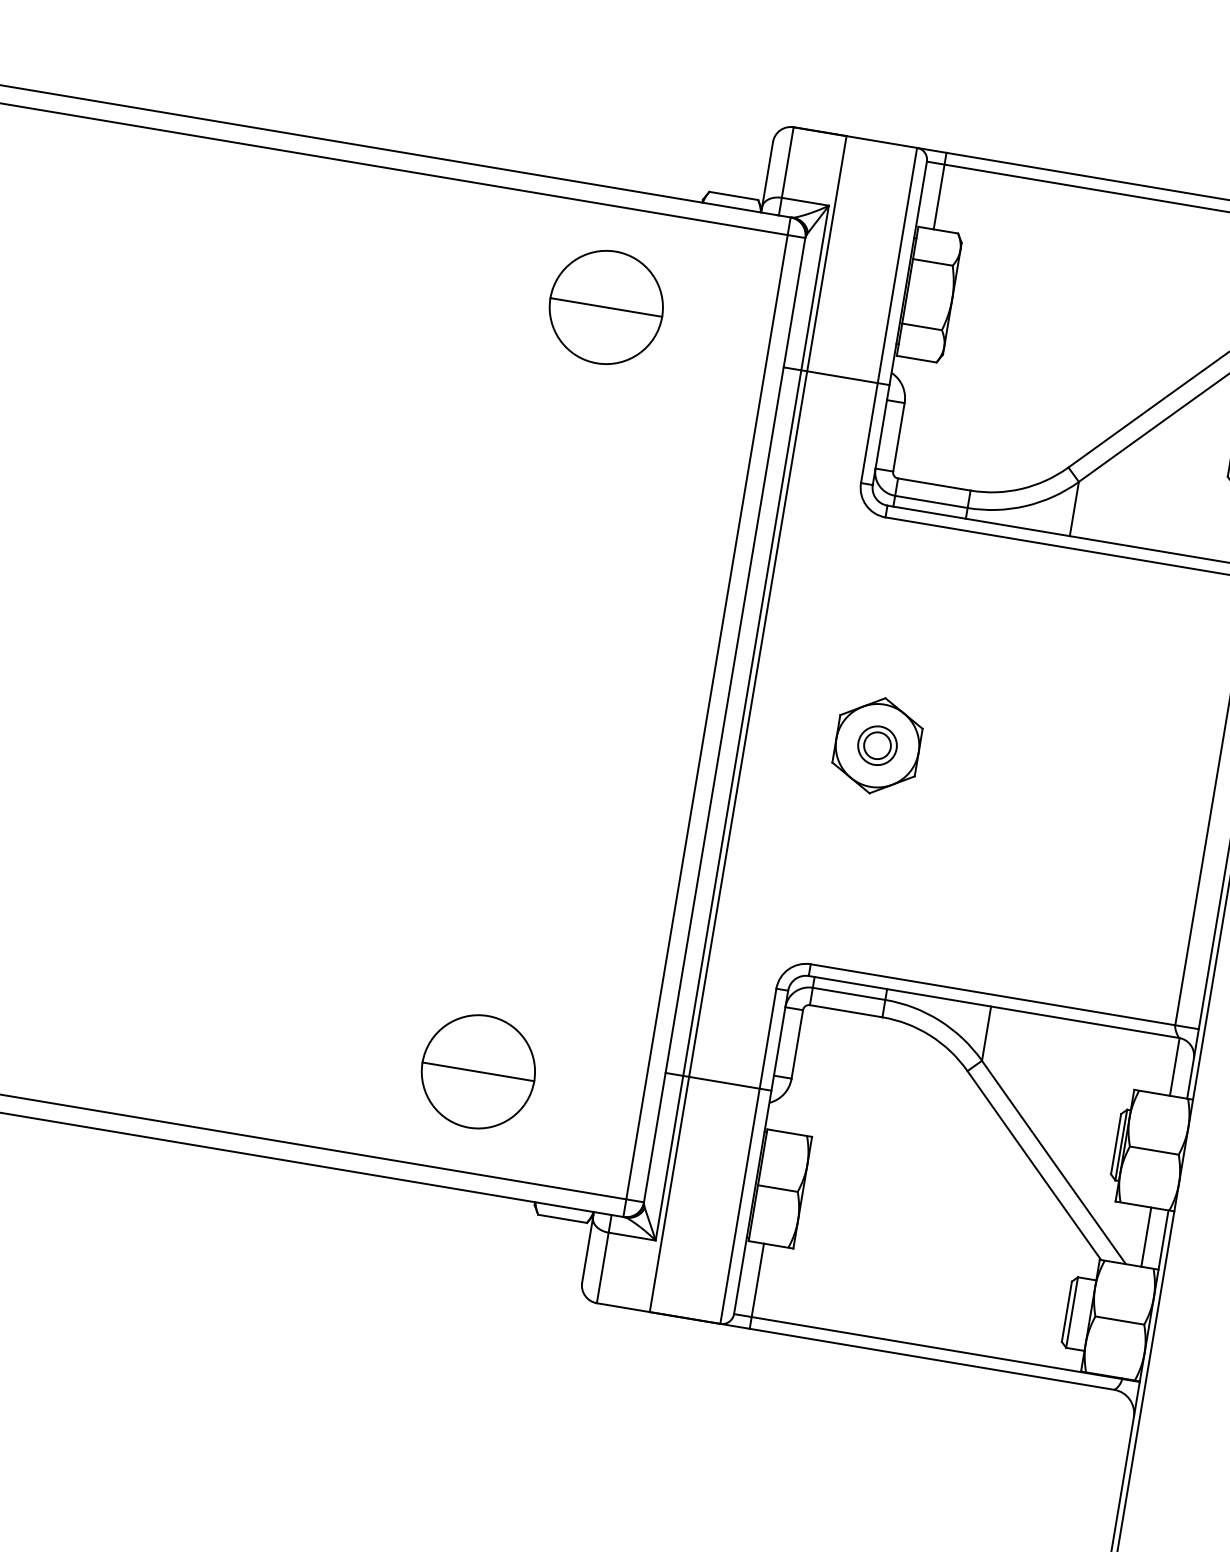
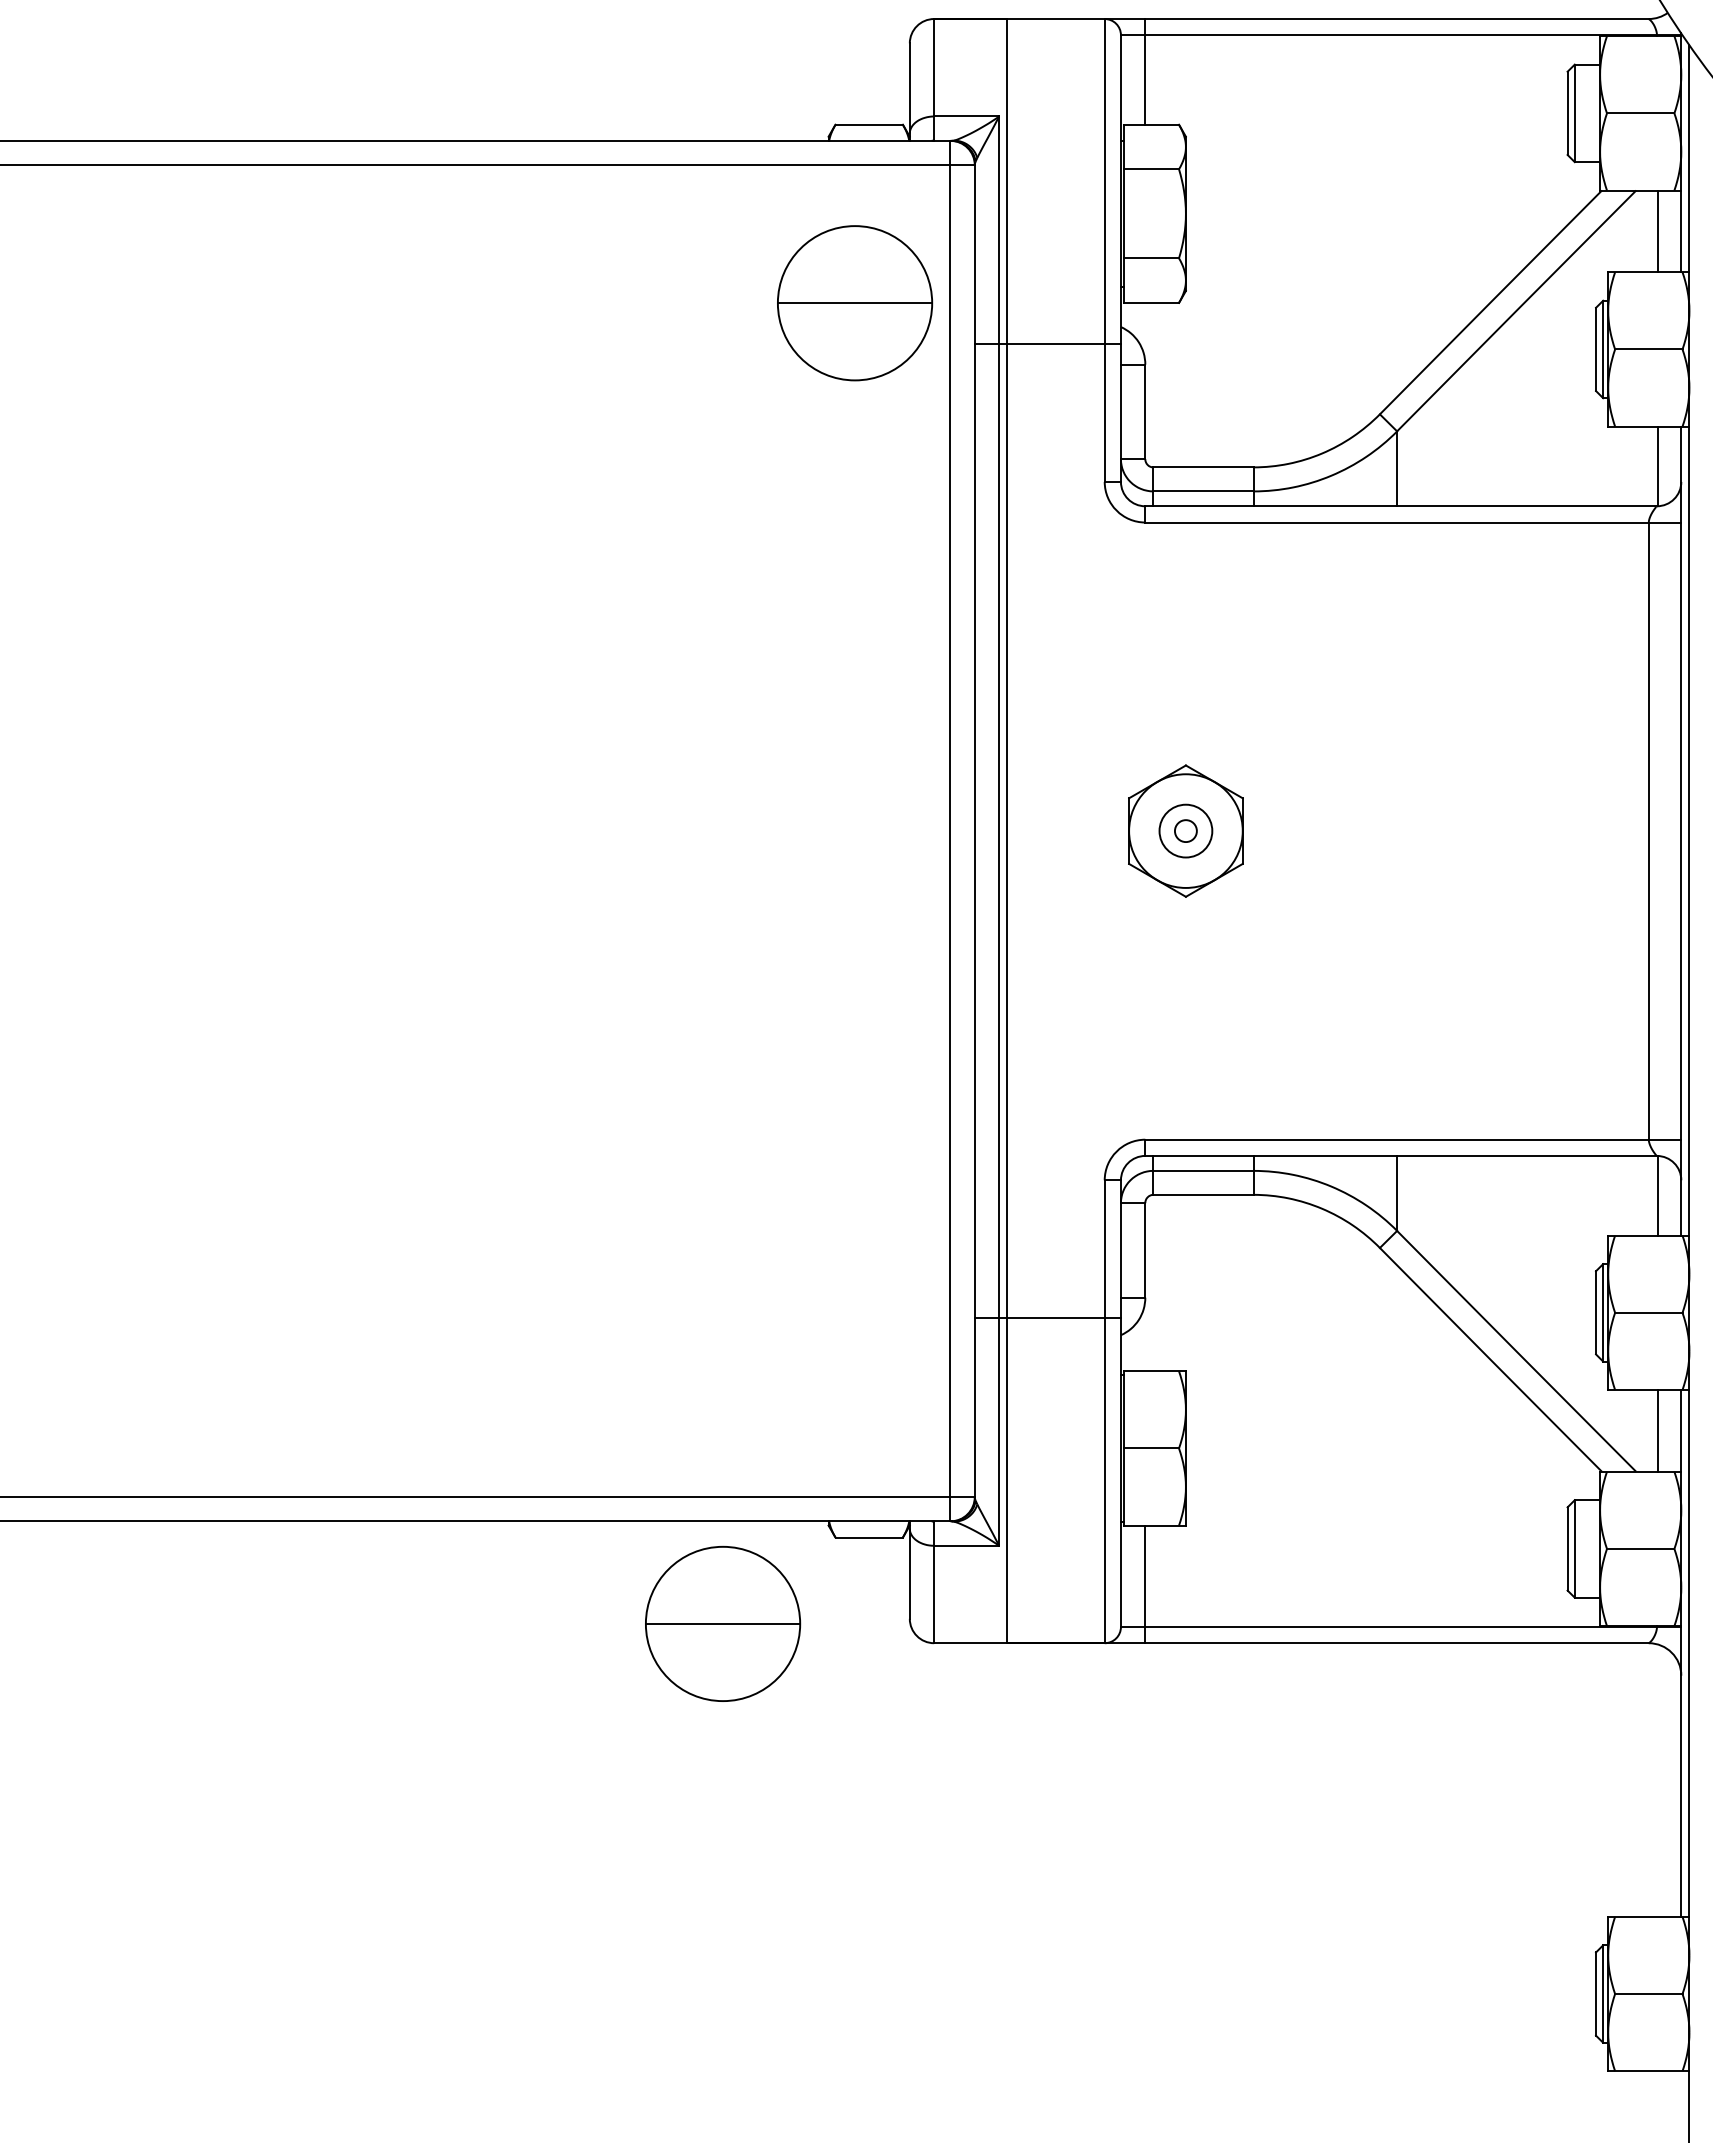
part: (606, 307) -> (855, 303), moved
circle: (877, 745) -> (1185, 830), size x0.6
part: (478, 1071) -> (723, 1623), moved

